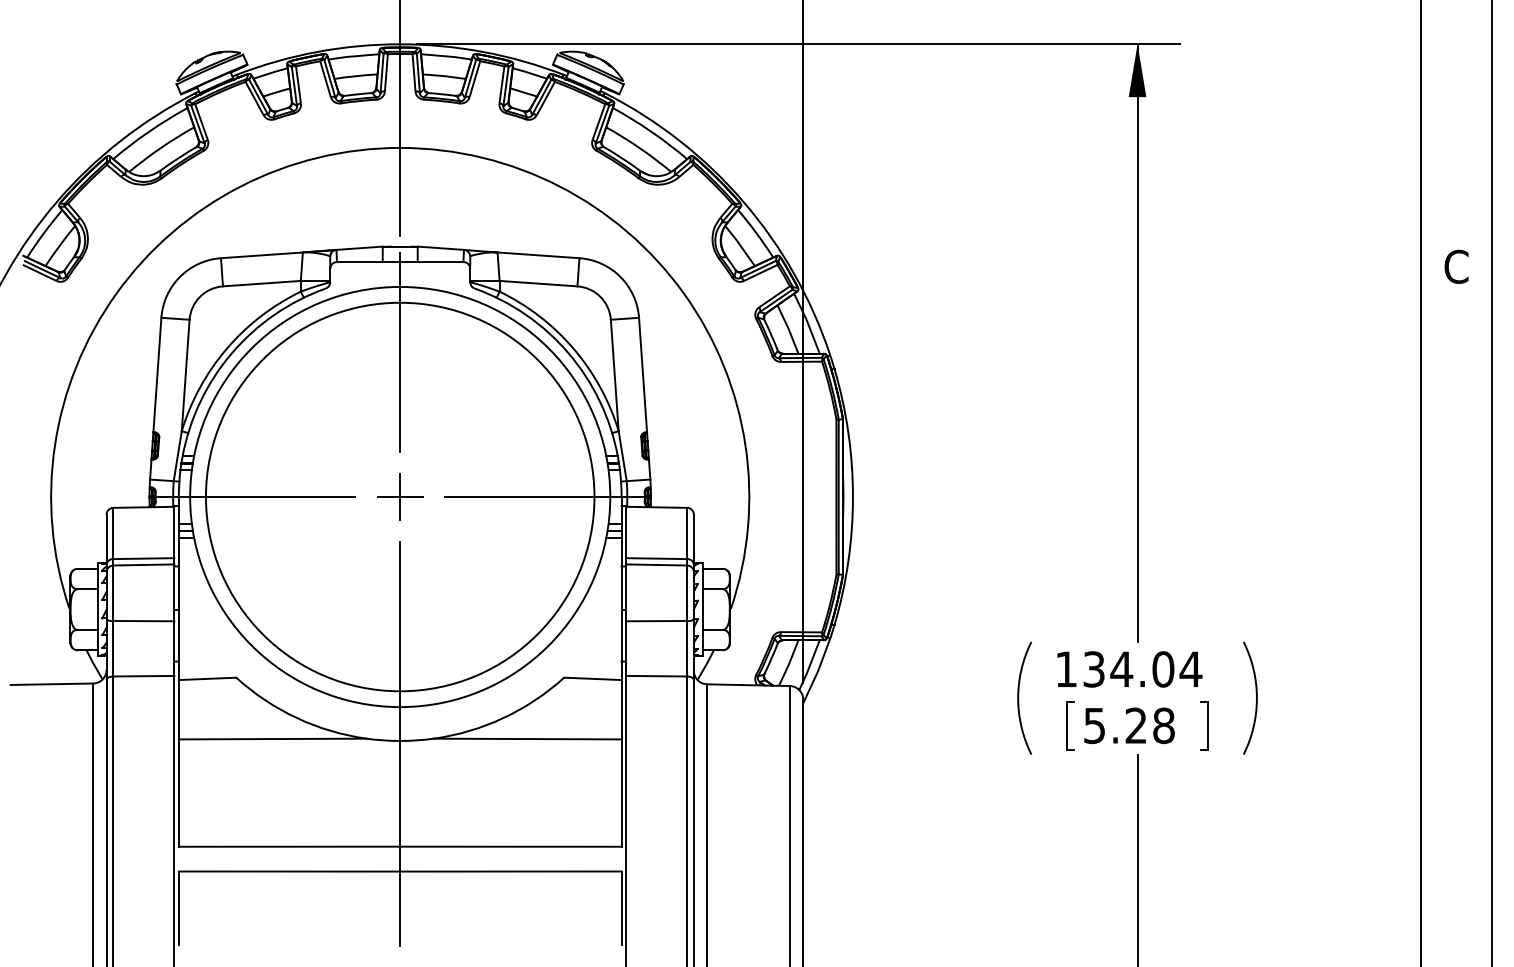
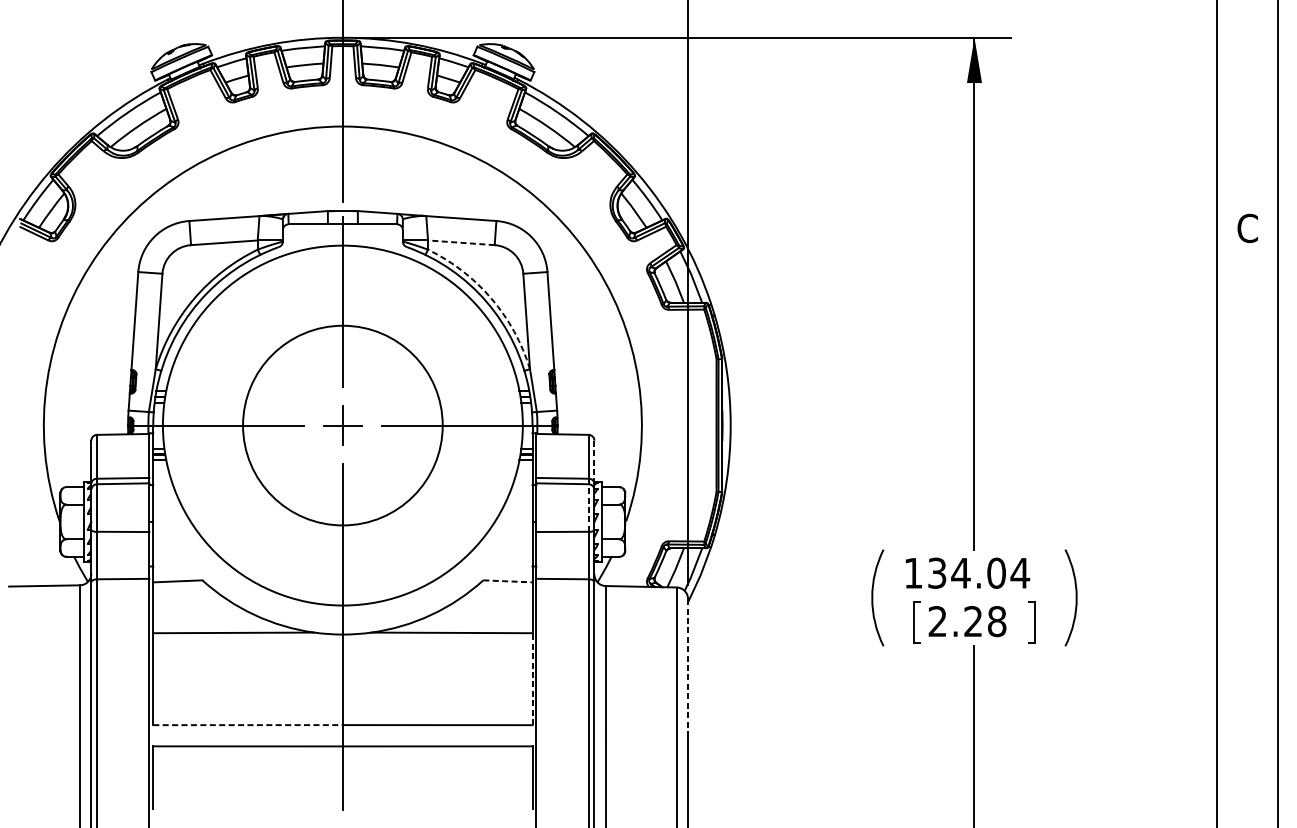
line: (538, 283) -> (461, 242), solid -> dashed
arc: (573, 348) -> (491, 298), solid -> dashed
circle: (399, 496) -> (342, 425), size x0.6
line: (693, 539) -> (594, 461), solid -> dashed
line: (687, 593) -> (588, 508), solid -> dashed
line: (592, 678) -> (507, 581), solid -> dashed
text: (1094, 725) -> (937, 621), 5.28 -> 2.28
line: (803, 779) -> (688, 667), solid -> dashed
line: (621, 793) -> (532, 679), solid -> dashed
line: (289, 846) -> (248, 724), solid -> dashed

